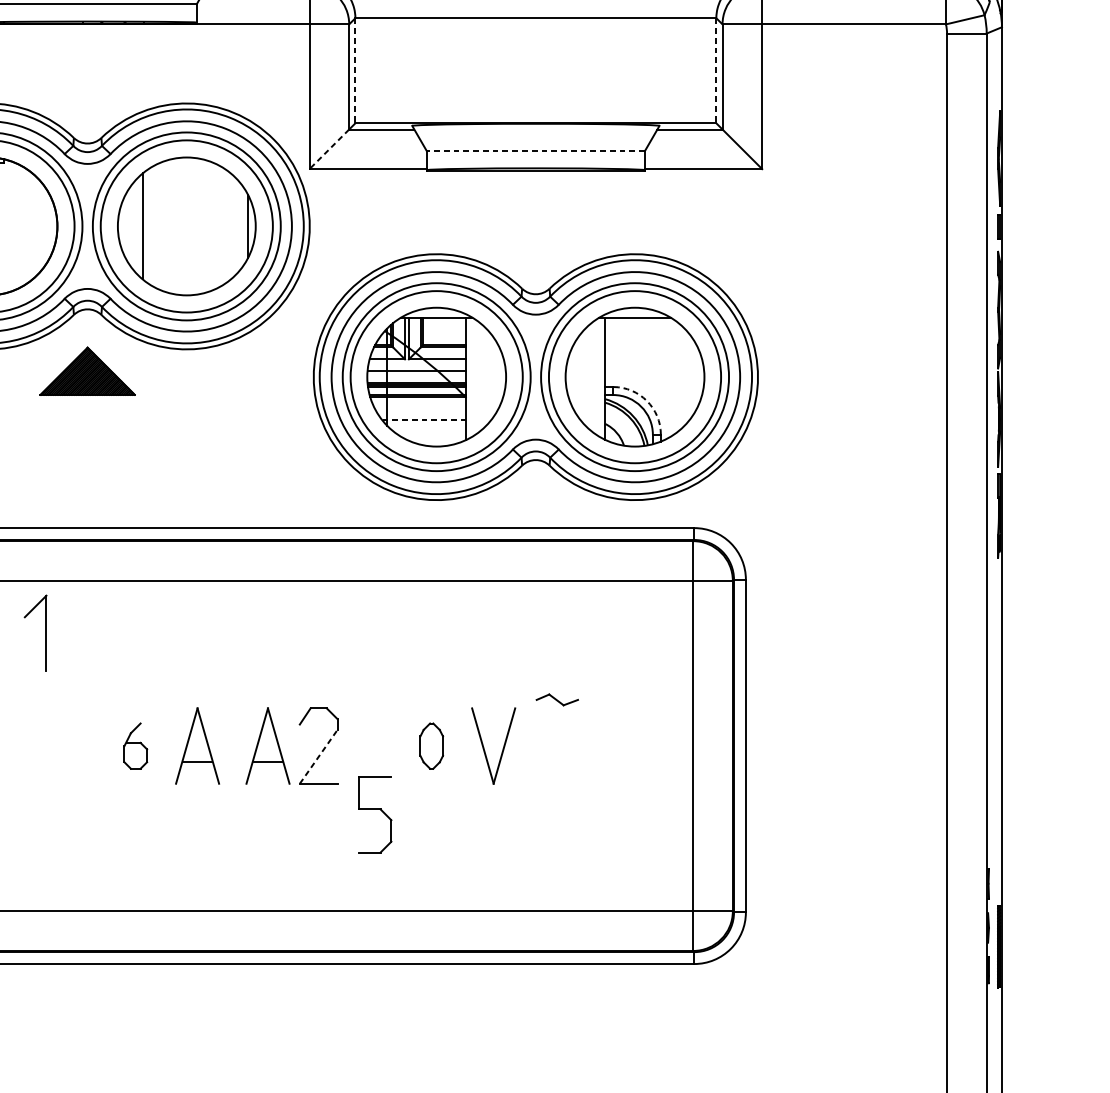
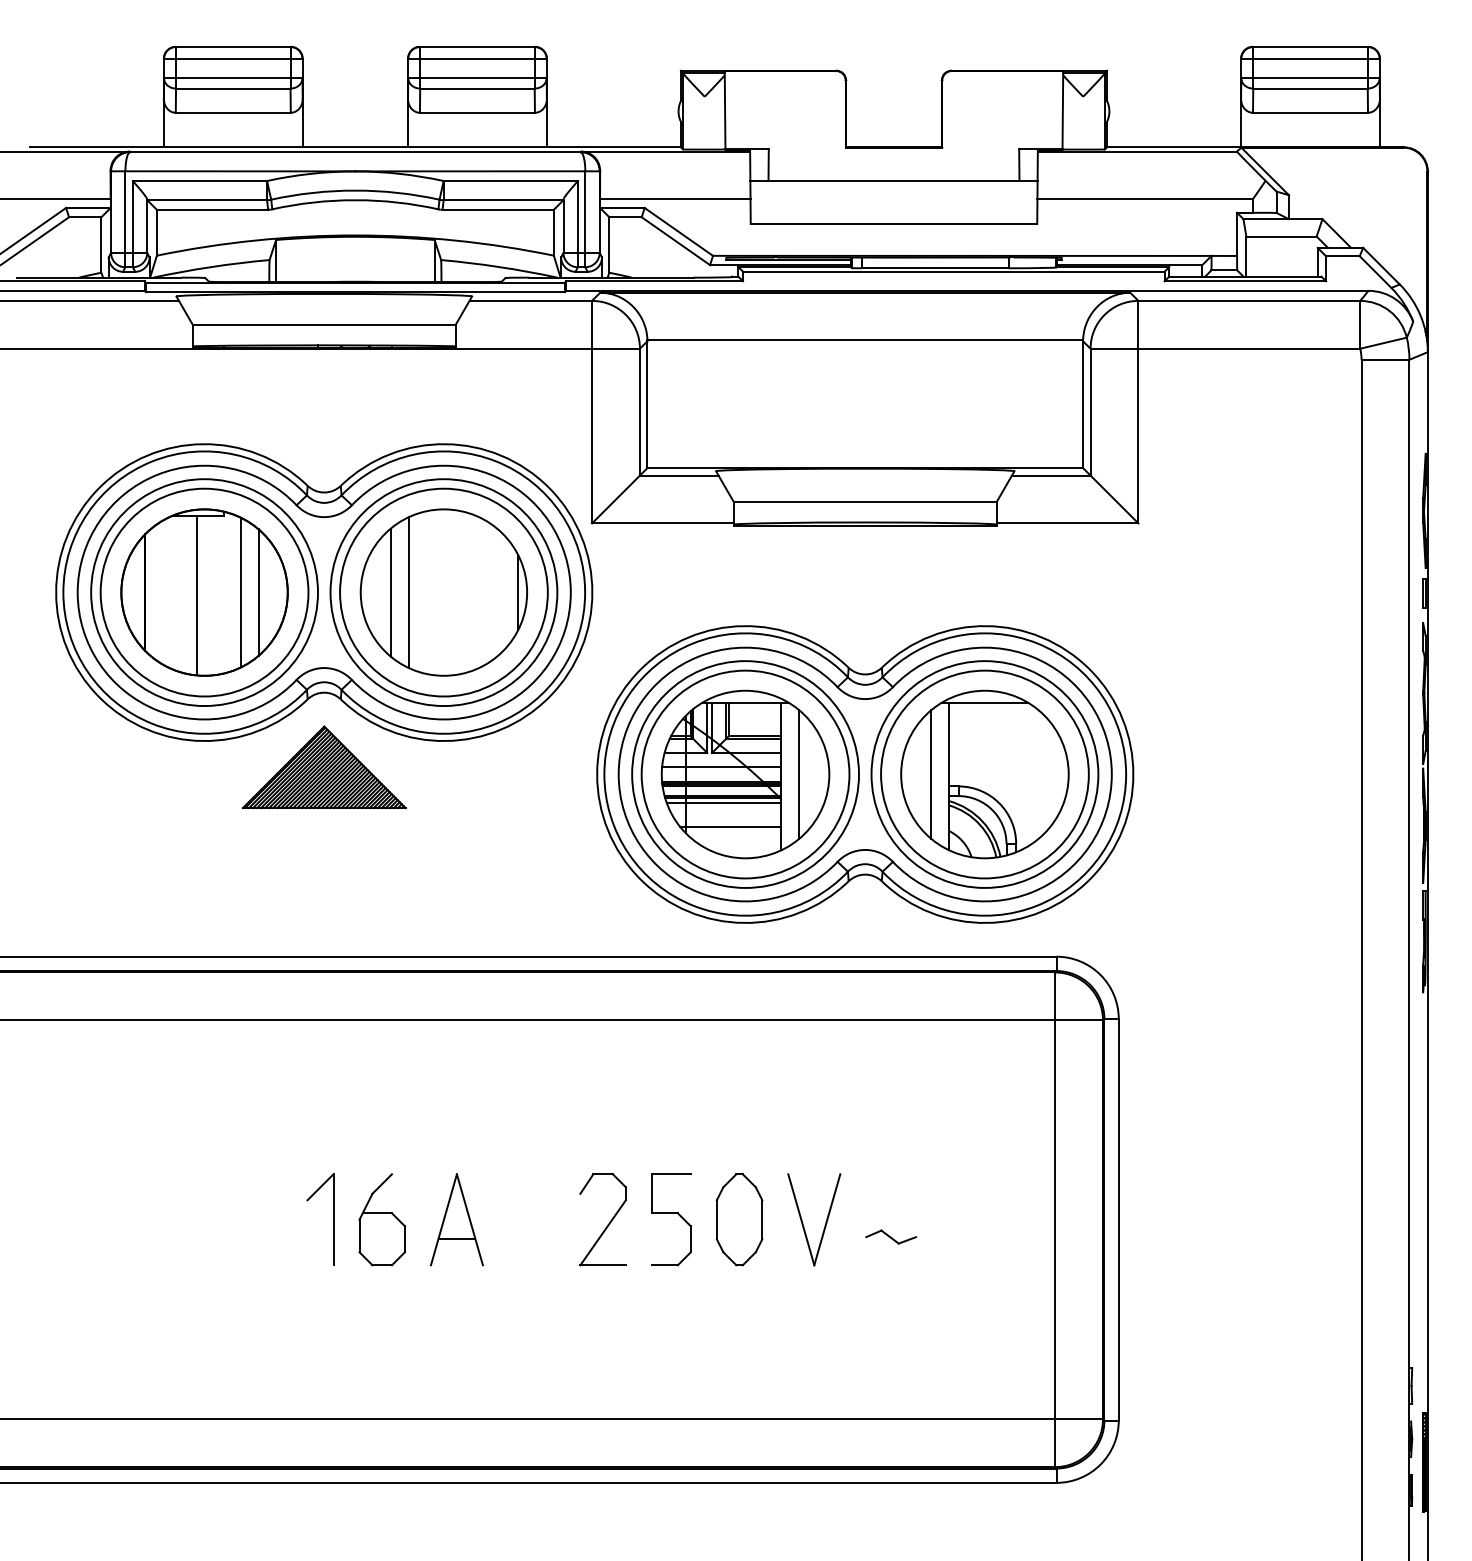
line: (355, 71) -> (647, 405), dashed -> solid
line: (716, 71) -> (1083, 405), dashed -> solid
line: (329, 149) -> (616, 499), dashed -> solid
line: (536, 150) -> (865, 501), dashed -> solid
line: (18, 226) -> (240, 592), added
line: (33, 226) -> (258, 592), added
line: (157, 226) -> (408, 592), added
part: (87, 371) -> (323, 767), size x1.43
line: (481, 377) -> (799, 774), added
line: (590, 377) -> (931, 774), added
line: (418, 400) -> (723, 802), added
arc: (647, 401) -> (999, 803), dashed -> solid
line: (424, 420) -> (730, 826), dashed -> solid
part: (46, 633) -> (333, 1219), moved
part: (557, 699) -> (891, 1236), moved
part: (135, 745) -> (382, 1219), size x1.67
part: (267, 745) -> (541, 1219), removed
part: (431, 745) -> (739, 1219), size x1.67
line: (319, 756) -> (603, 1232), dashed -> solid
part: (375, 814) -> (671, 1219), moved

